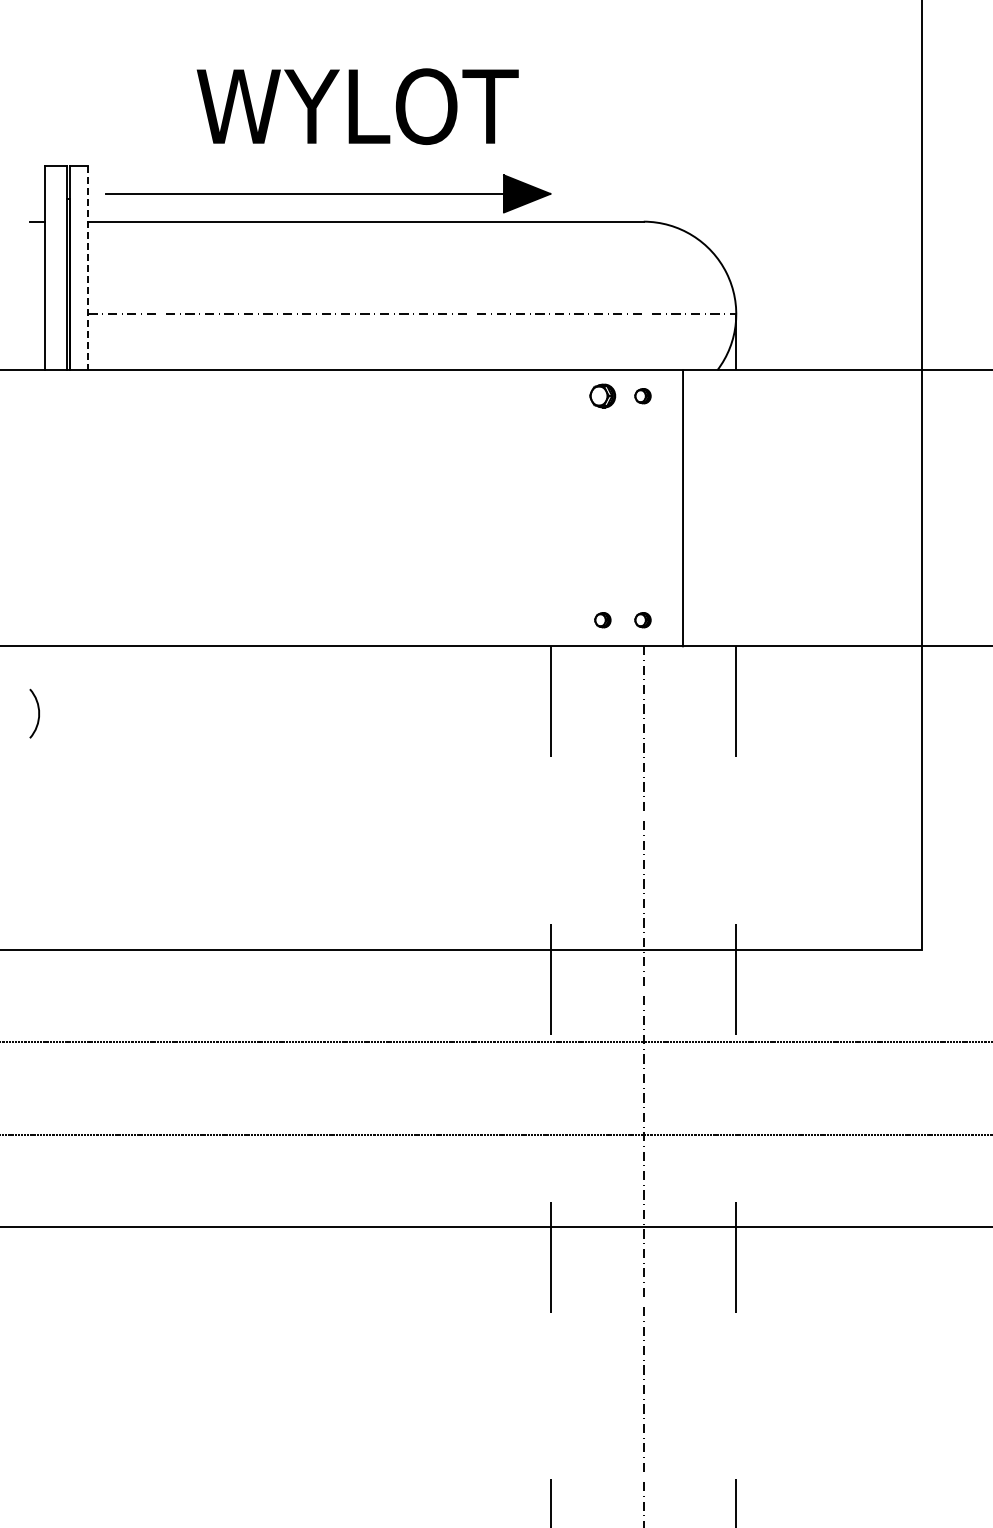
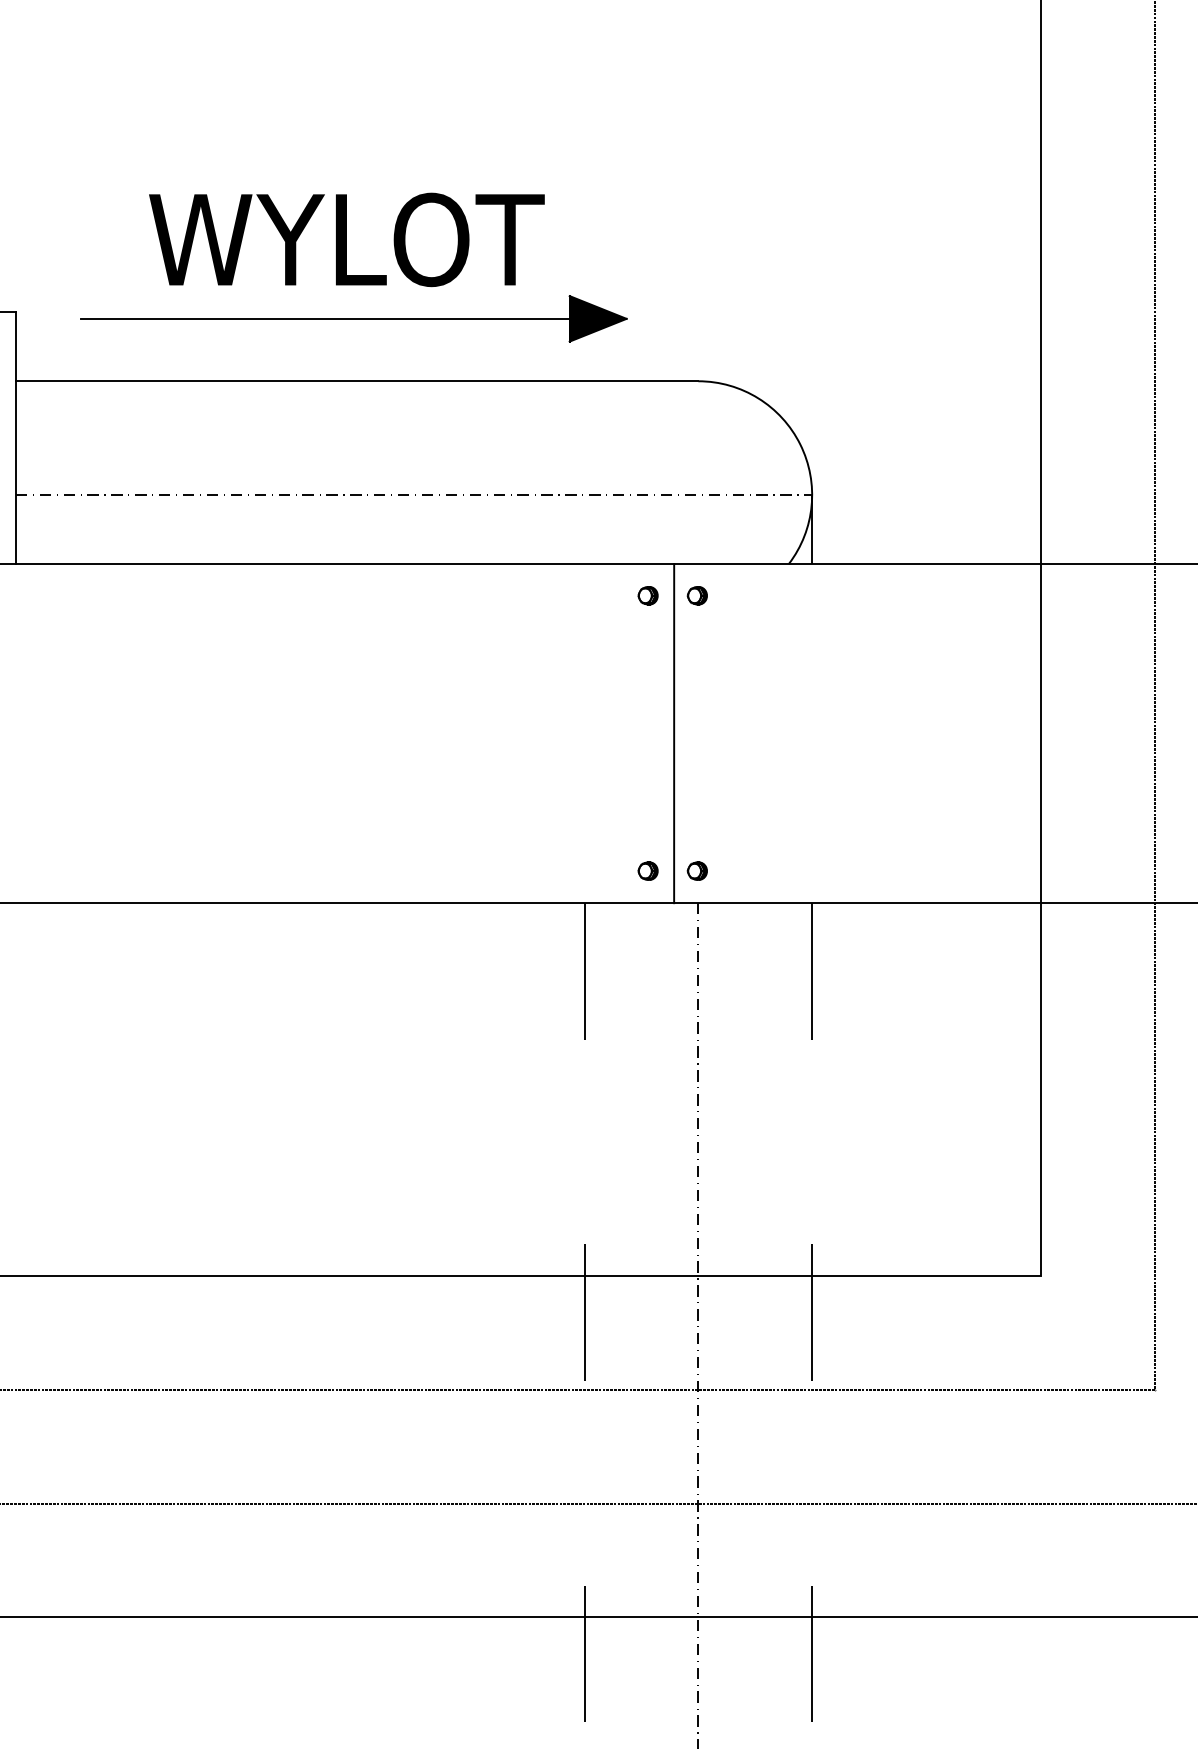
part: (328, 193) -> (353, 318), moved
line: (88, 268) -> (15, 438), dashed -> solid
part: (602, 396) -> (647, 596), size x0.62
line: (682, 508) -> (673, 733), moved

